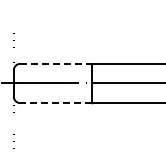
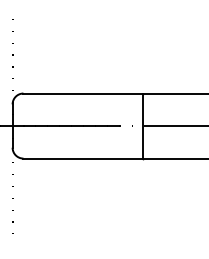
line: (56, 63) -> (83, 92), dashed -> solid
line: (55, 103) -> (81, 159), dashed -> solid

